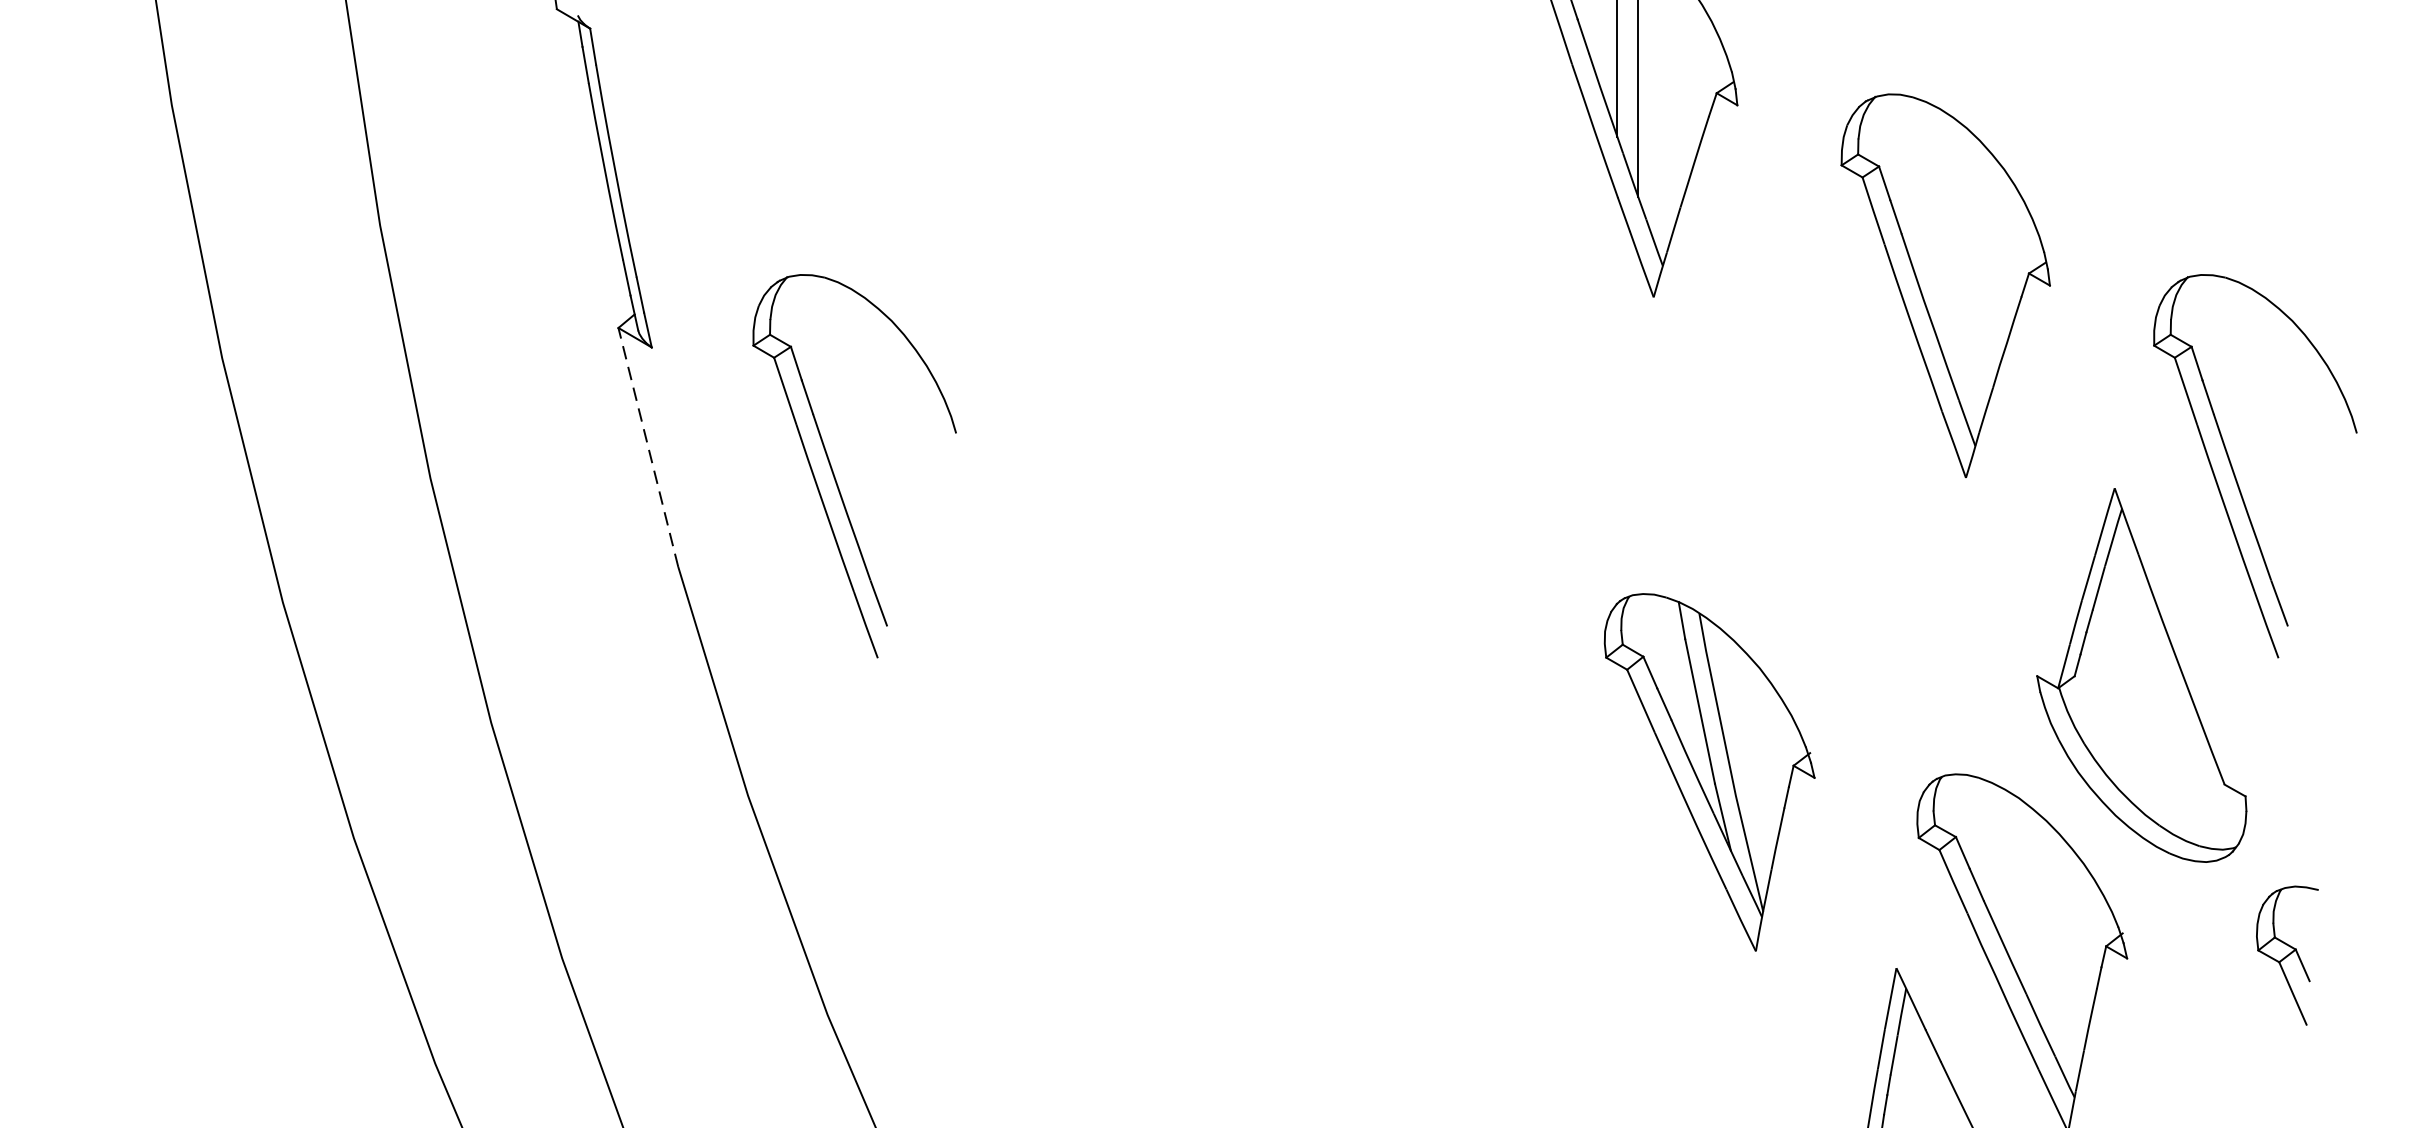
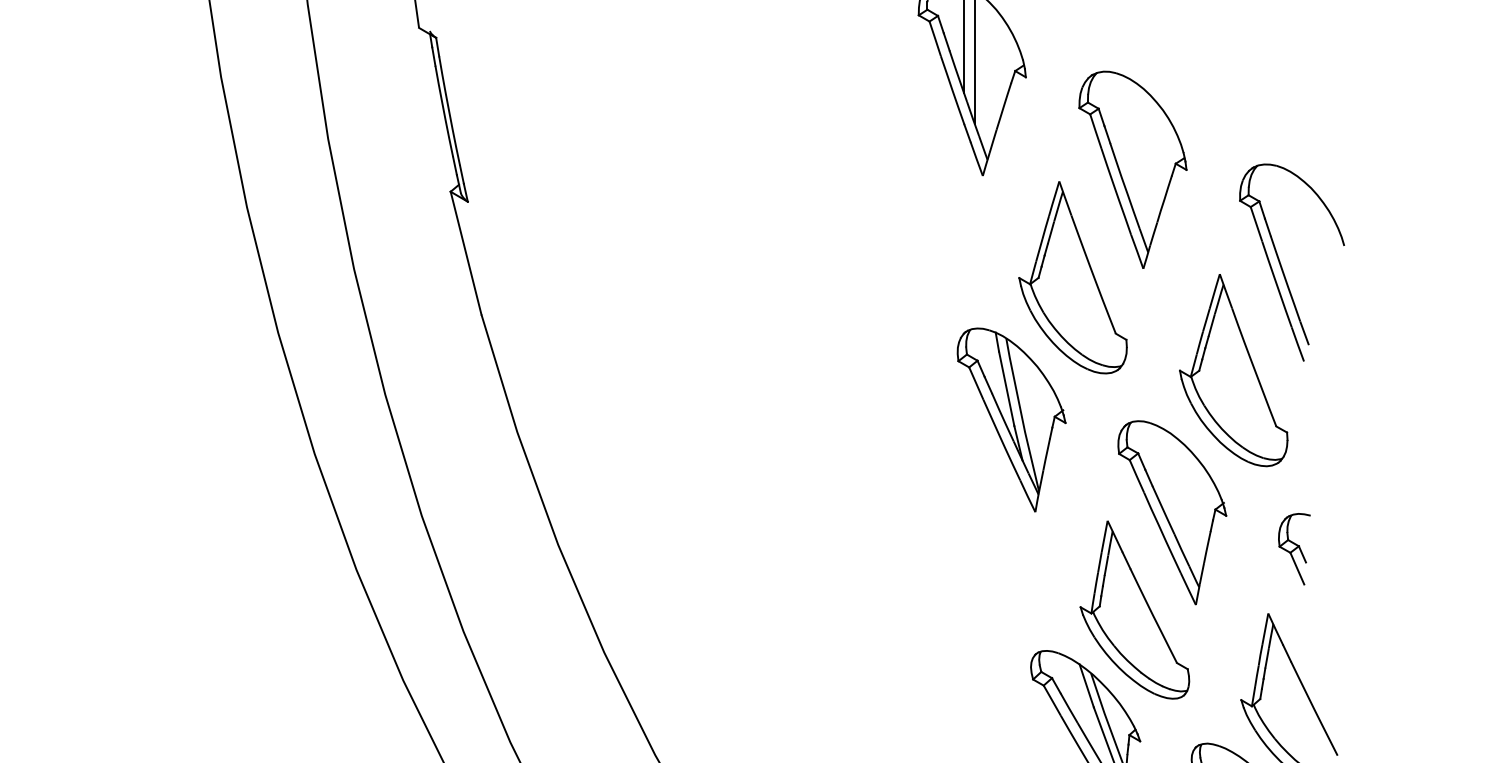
line: (647, 446) -> (465, 252), dashed -> solid
part: (833, 469) -> (561, 264), removed
part: (1828, 494) -> (1072, 277), added
part: (2287, 955) -> (1294, 549), moved

